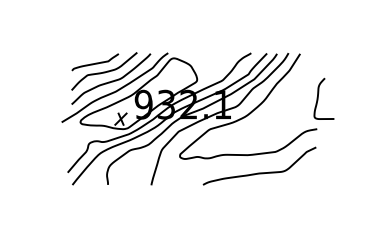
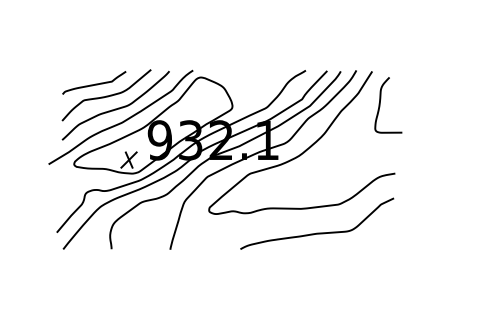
curve: (318, 98) -> (380, 104), moved

